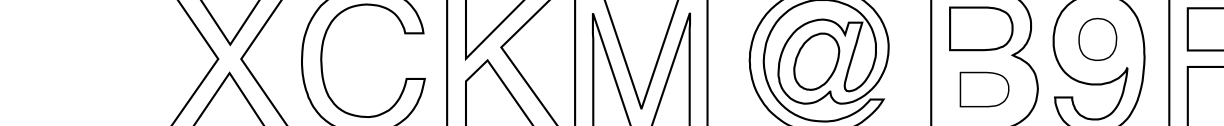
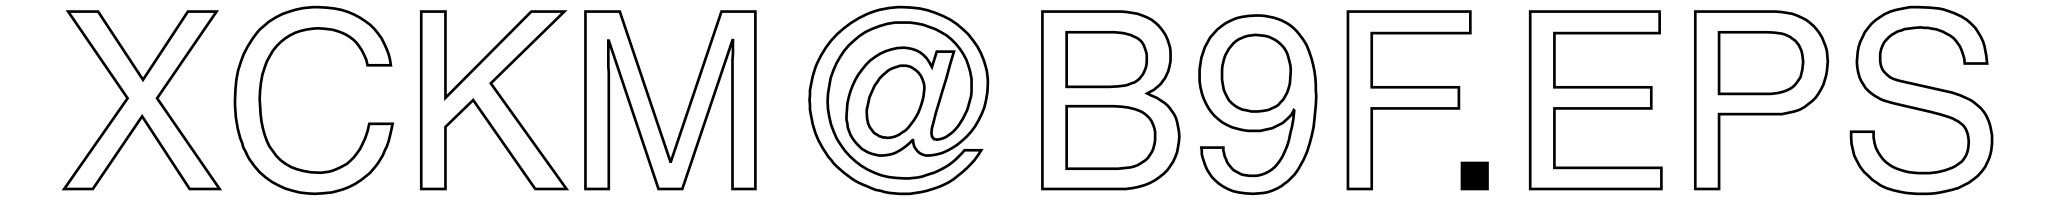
part: (1097, 38) -> (1255, 72), size x1.43
part: (984, 89) -> (1110, 137), size x1.43

